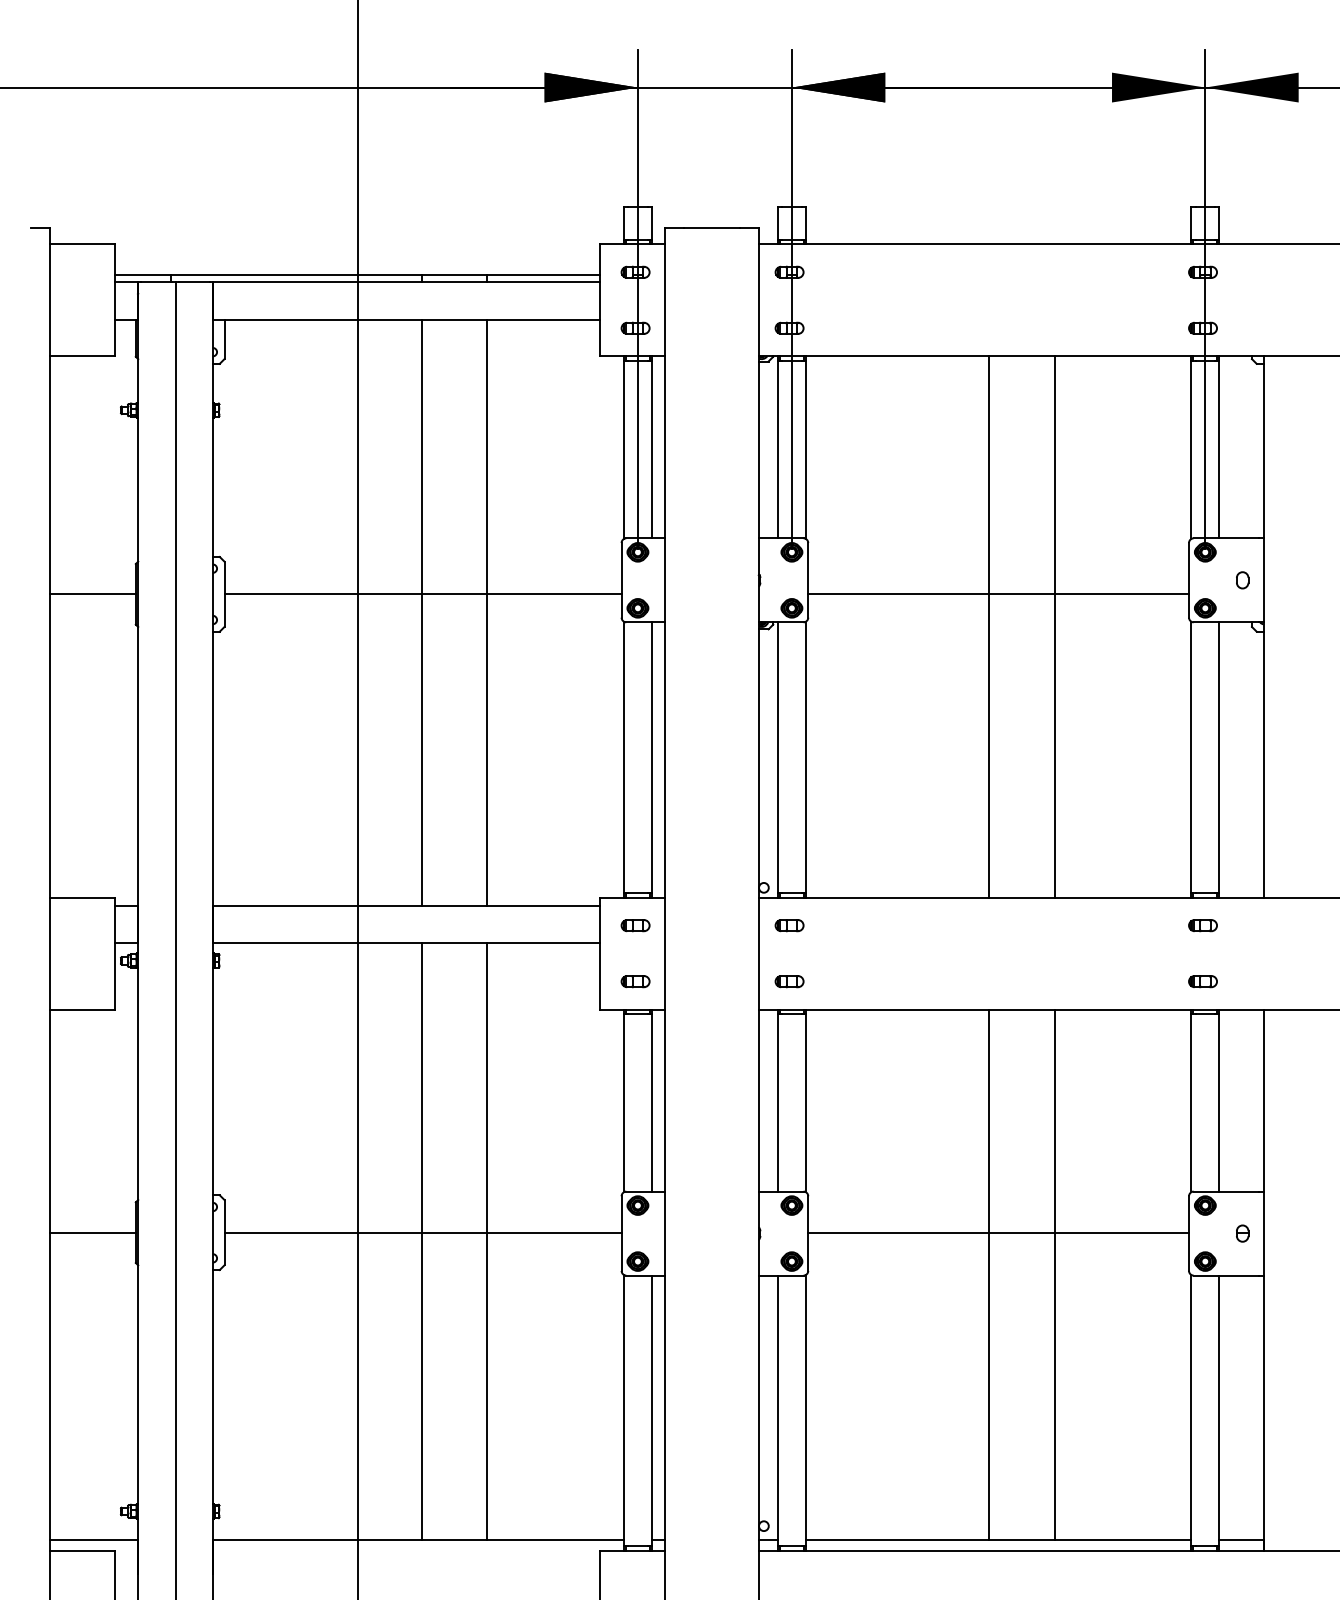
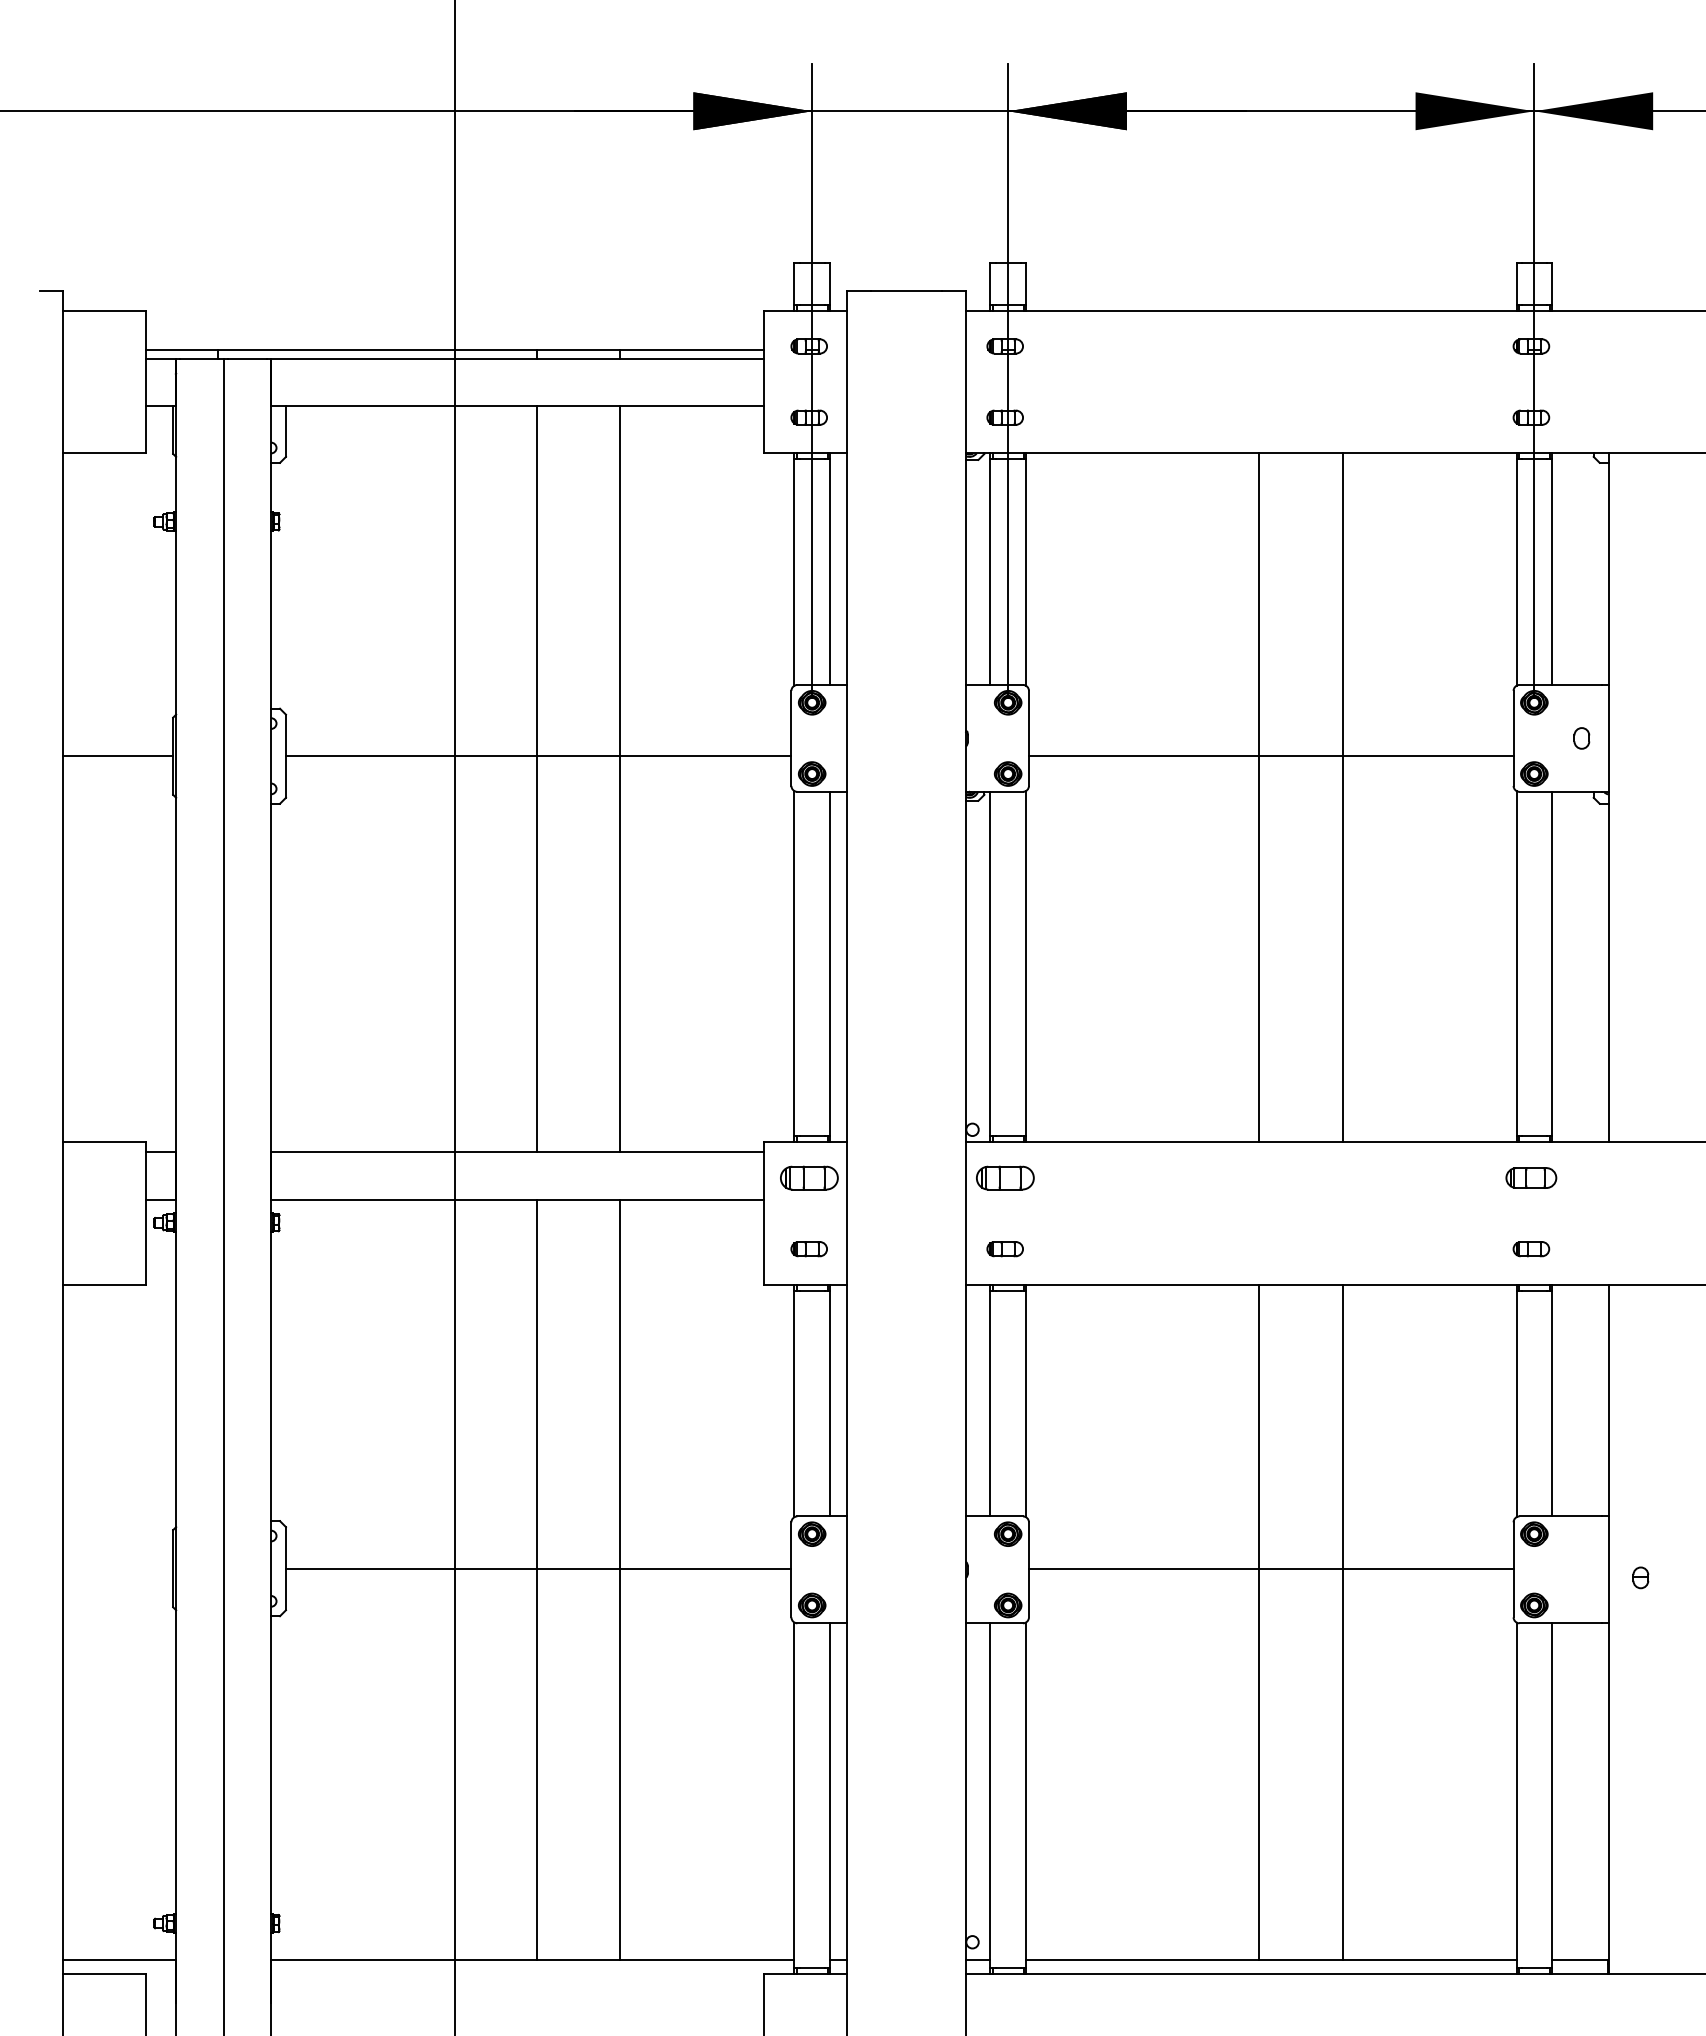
part: (635, 925) -> (808, 1177), size x1.6
part: (789, 925) -> (1004, 1177), size x1.6
part: (1203, 925) -> (1531, 1177), size x1.4
line: (92, 1232) -> (118, 1568), removed
part: (1242, 1233) -> (1640, 1577), moved

